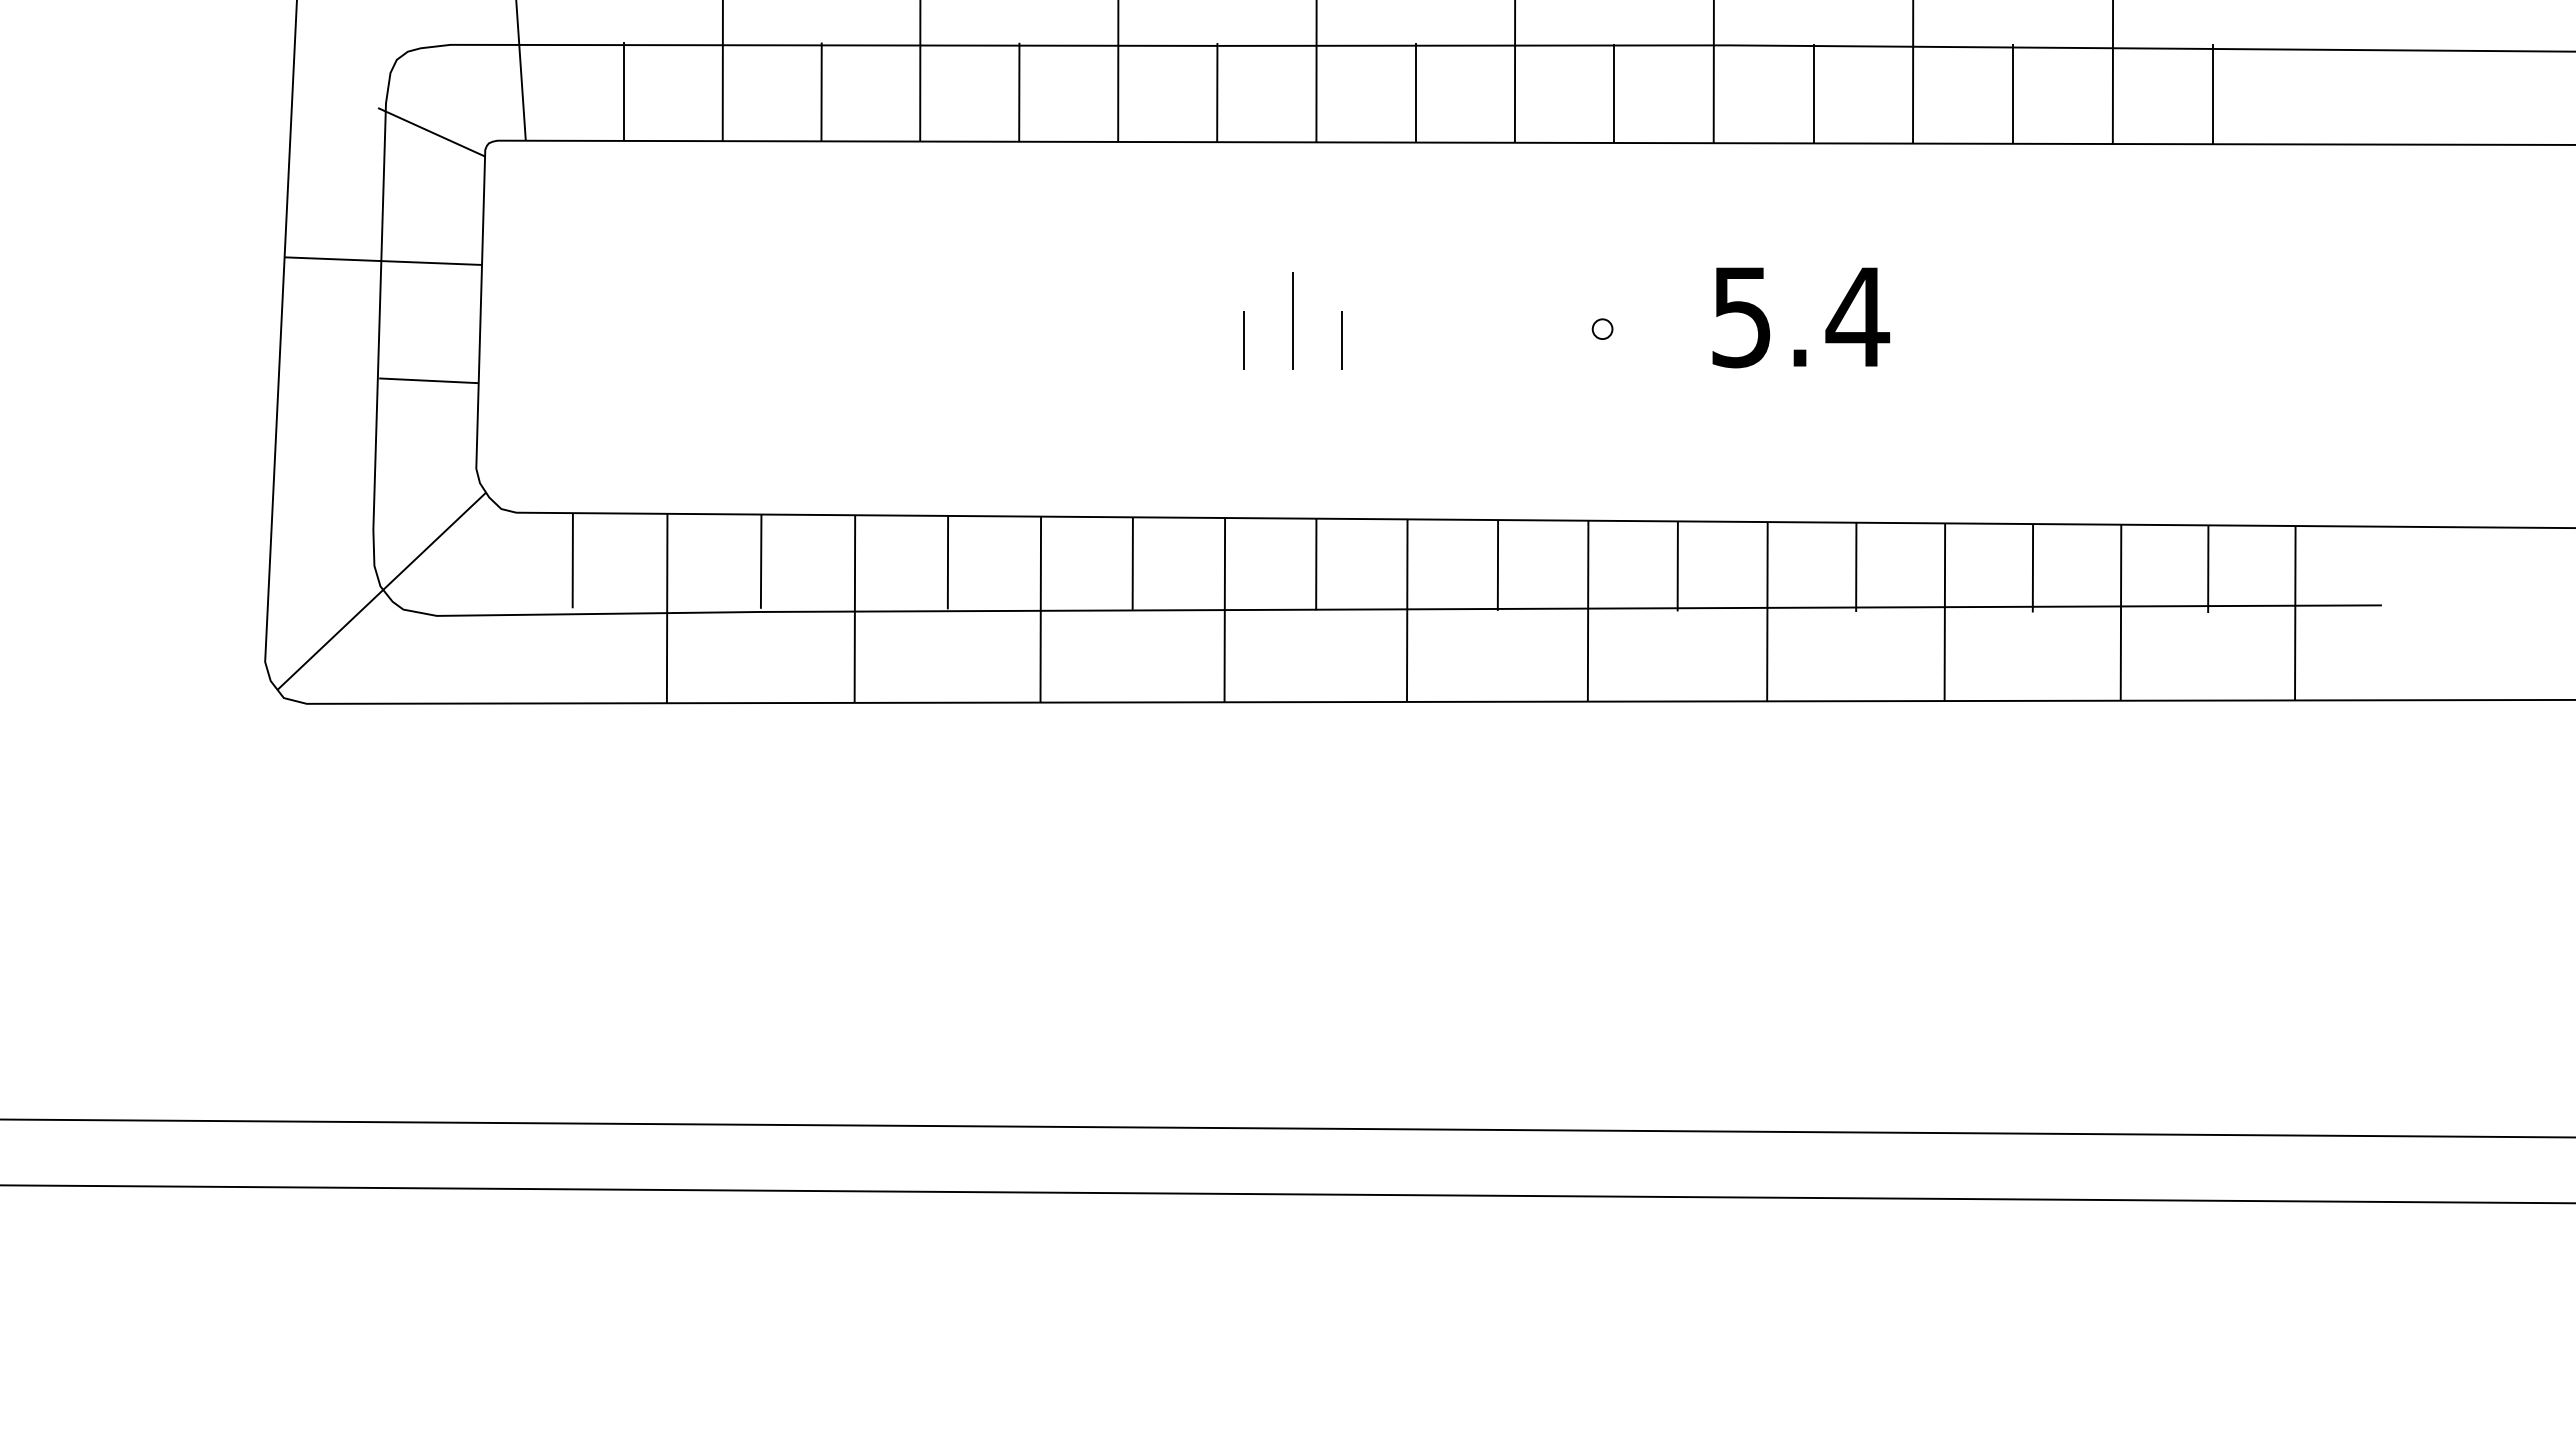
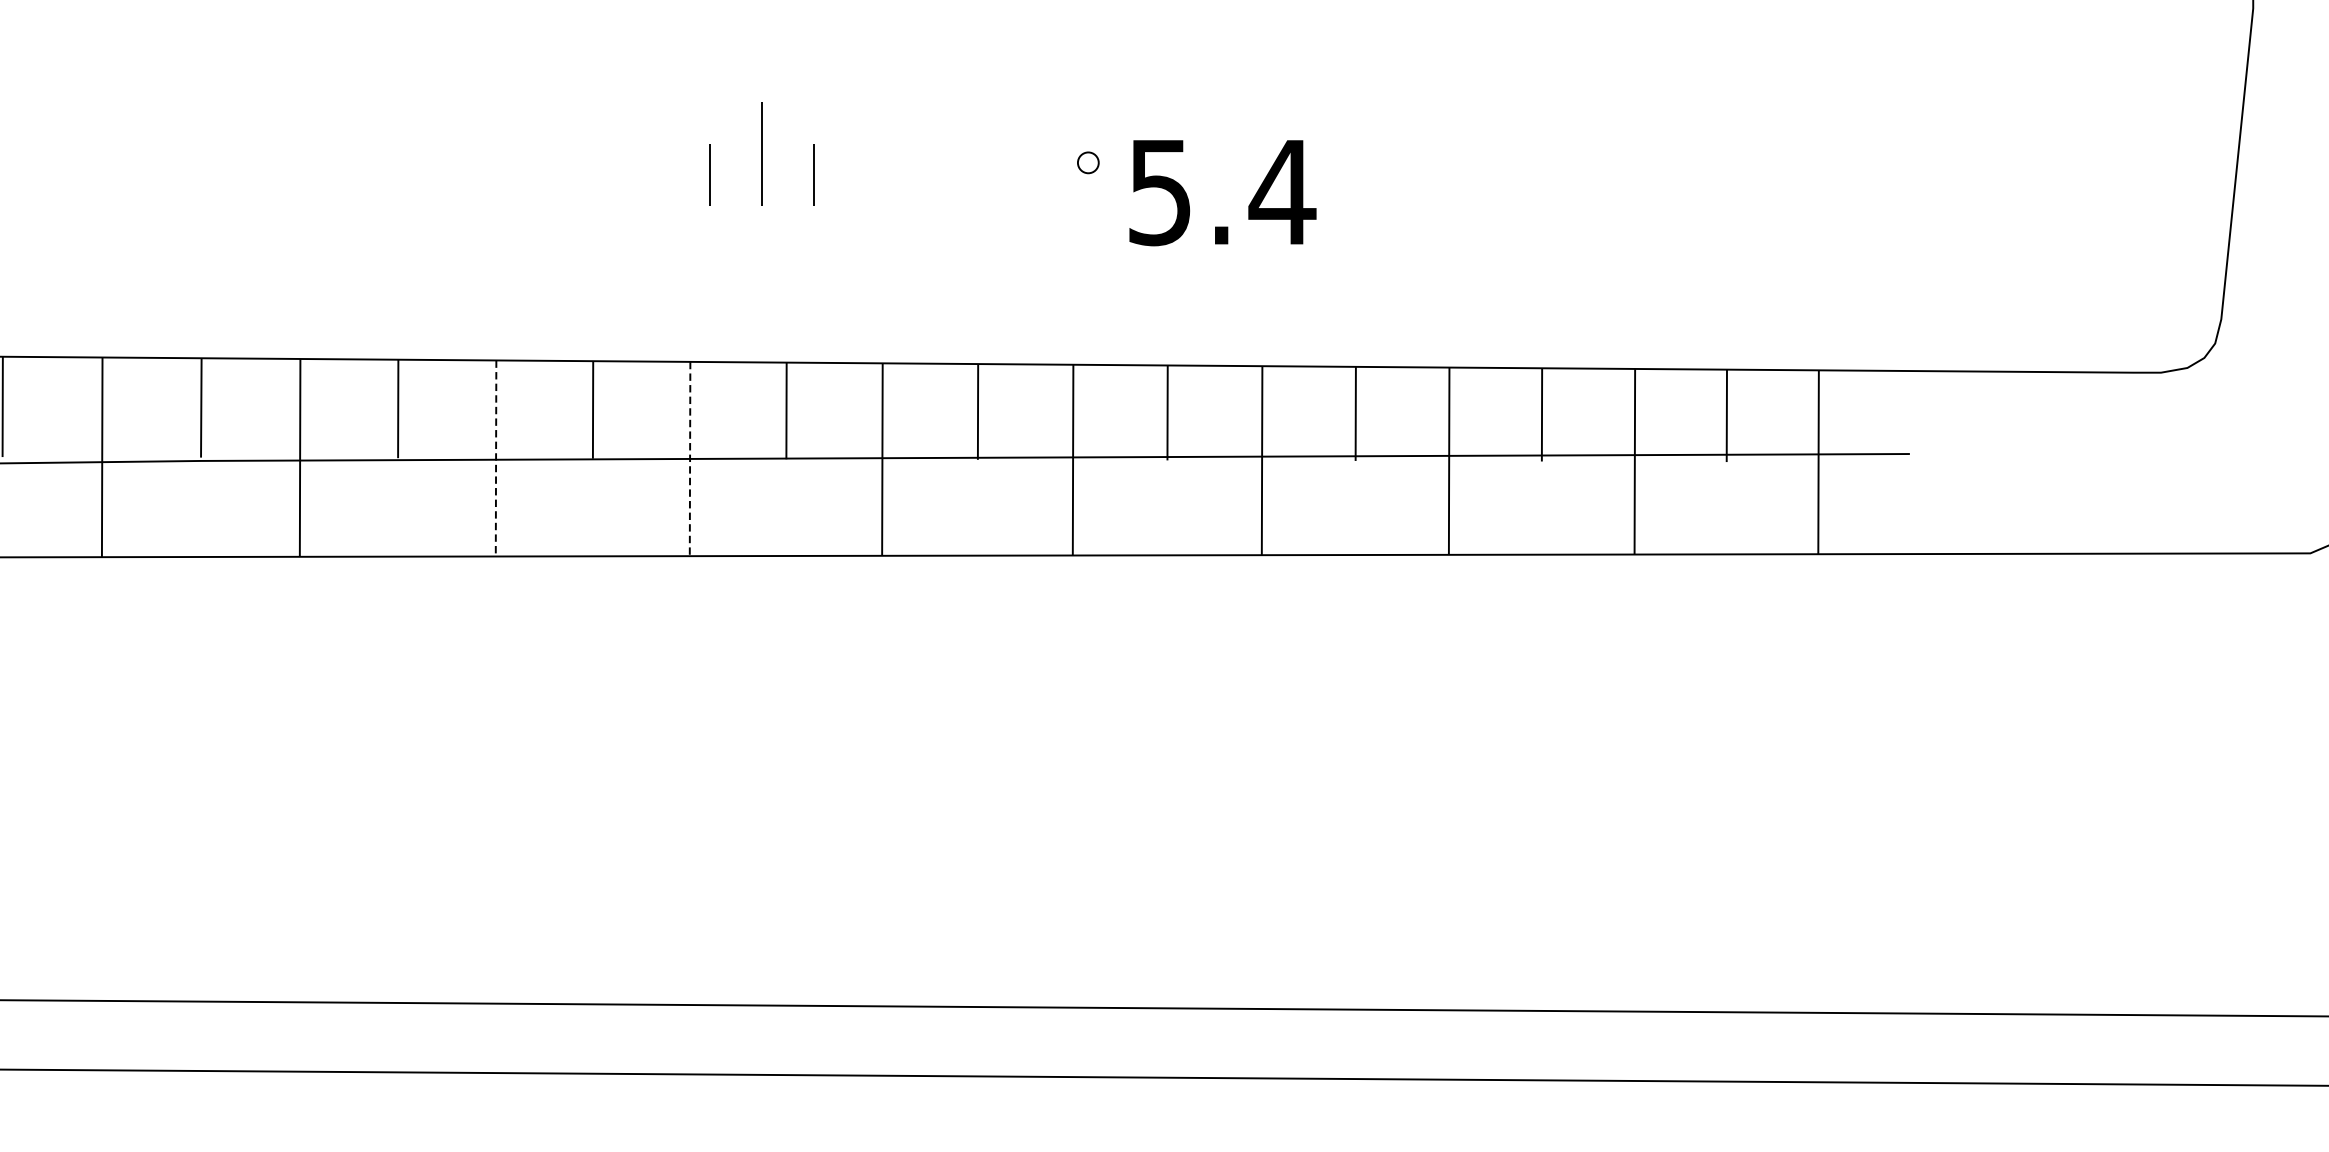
text: (1800, 317) -> (1222, 192), moved
line: (1040, 609) -> (495, 458), solid -> dashed
line: (1224, 610) -> (689, 459), solid -> dashed

